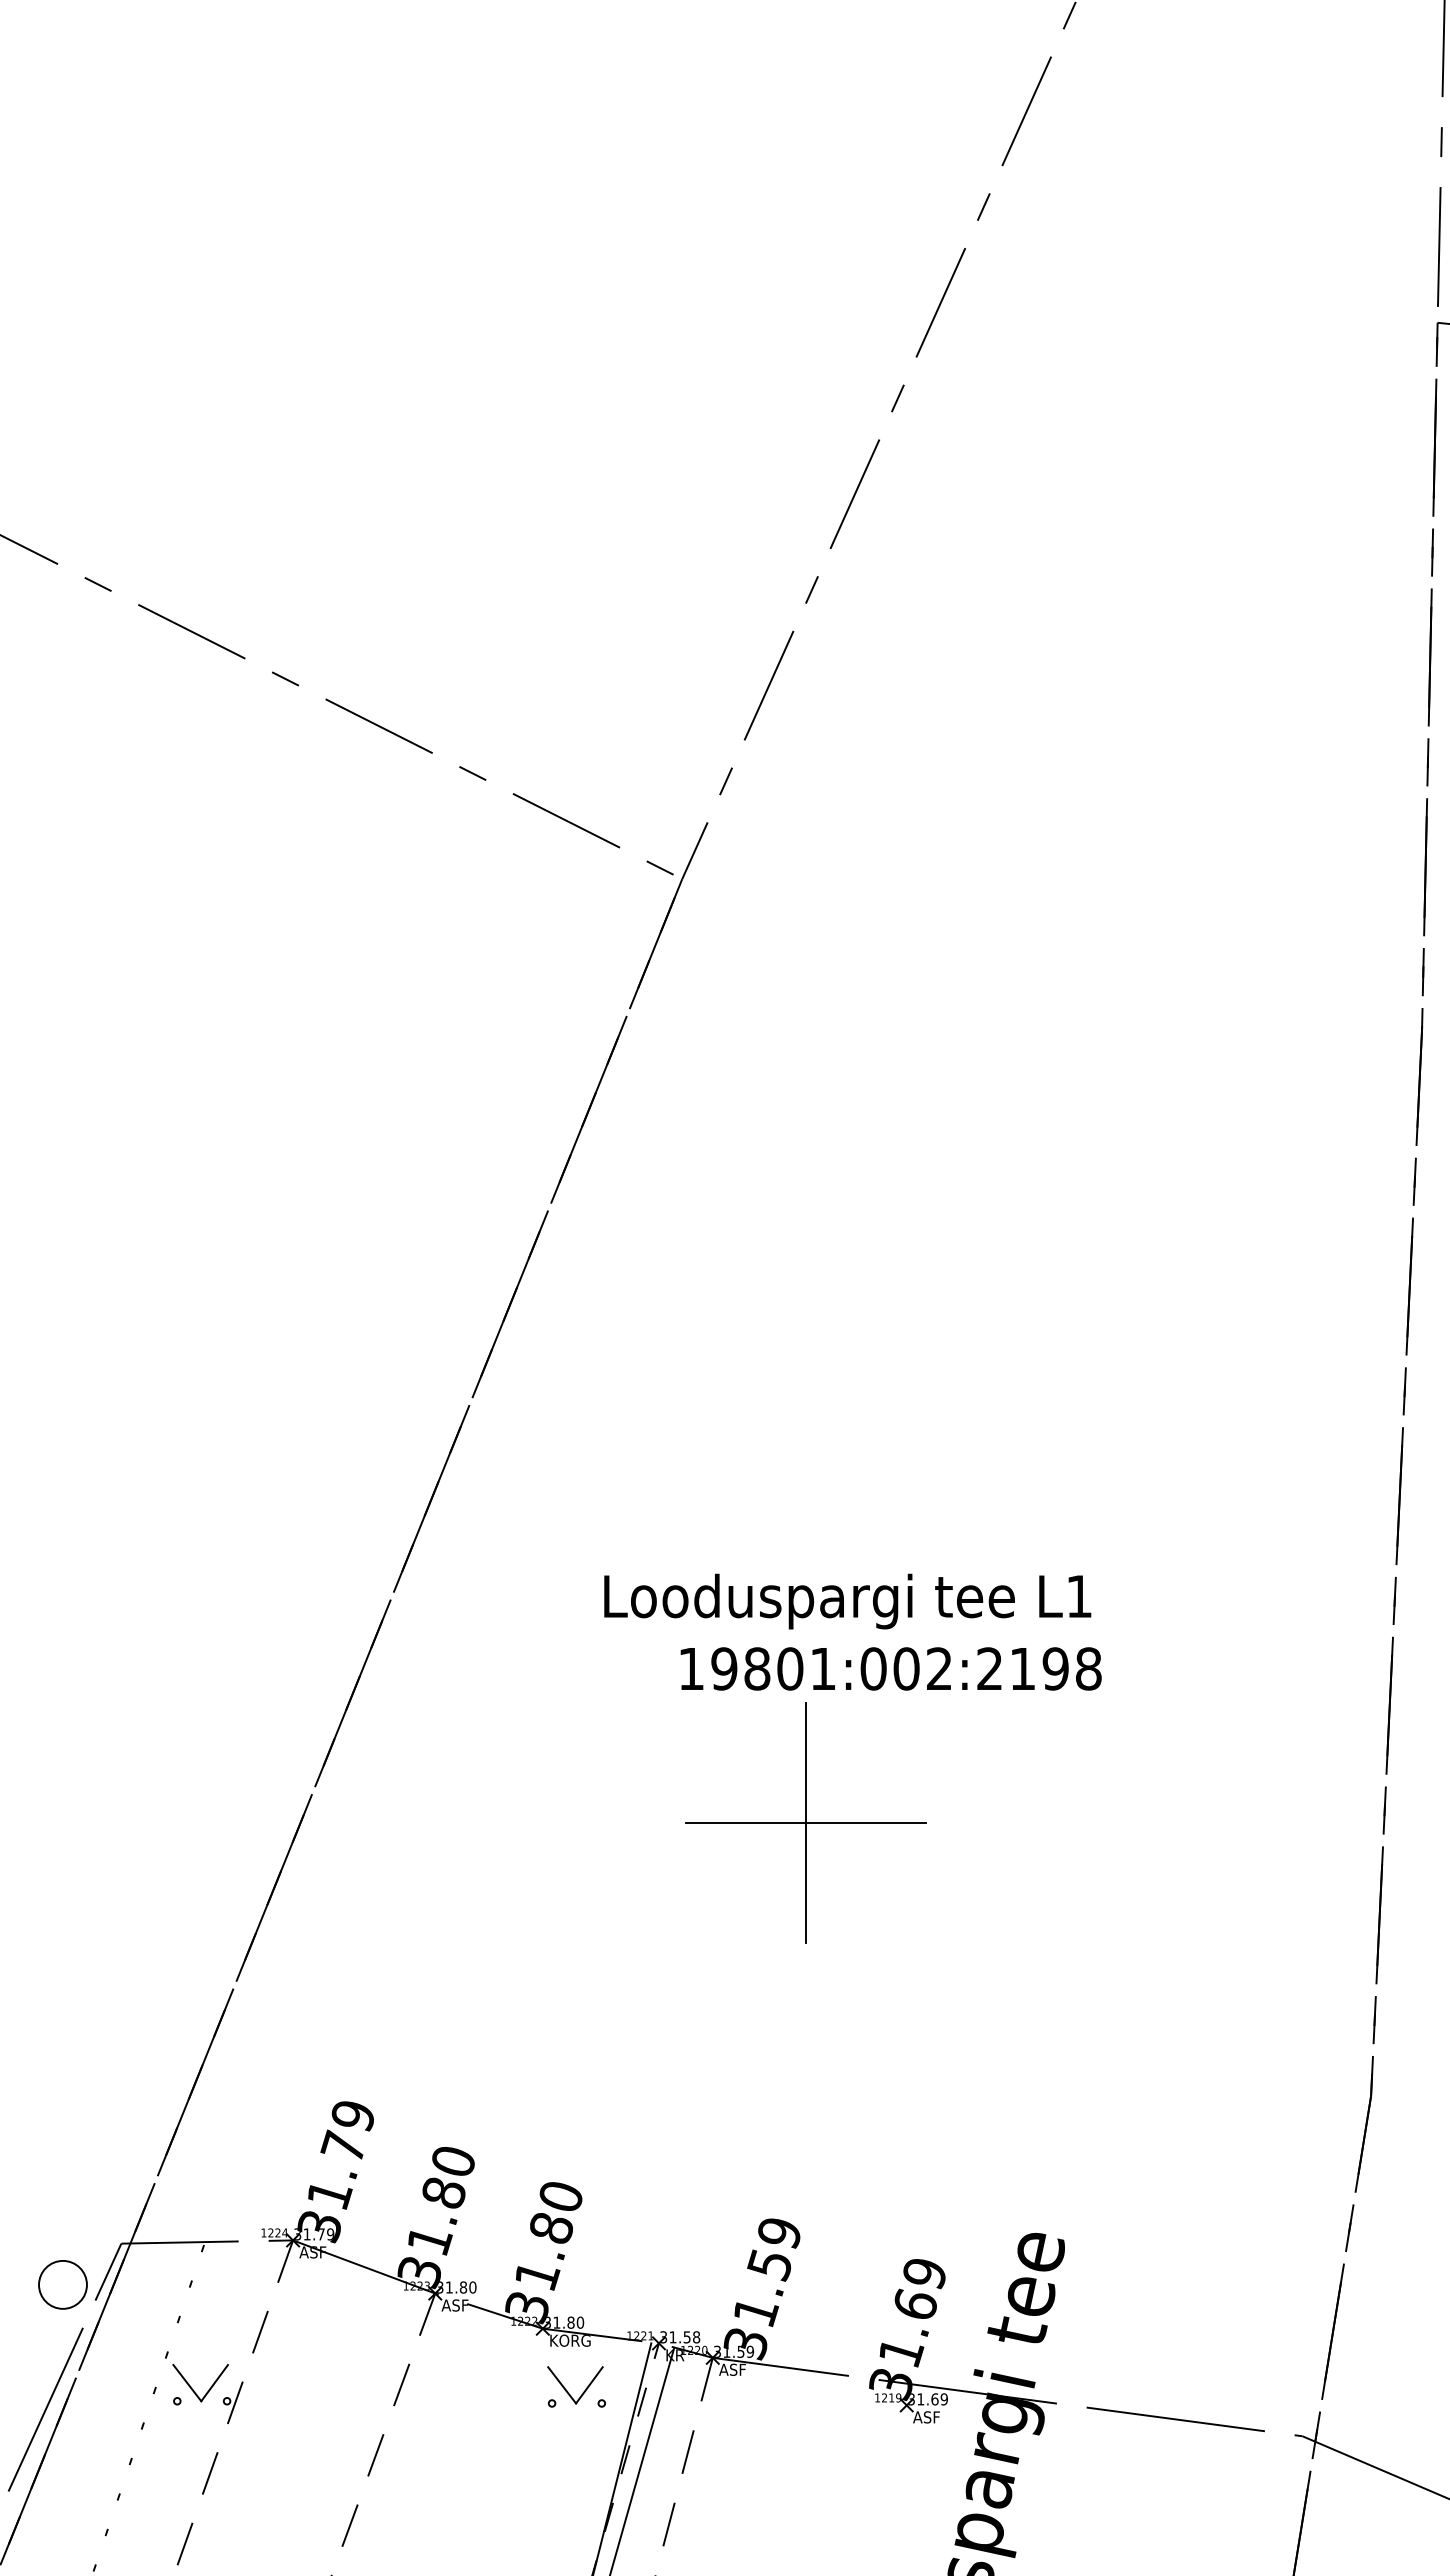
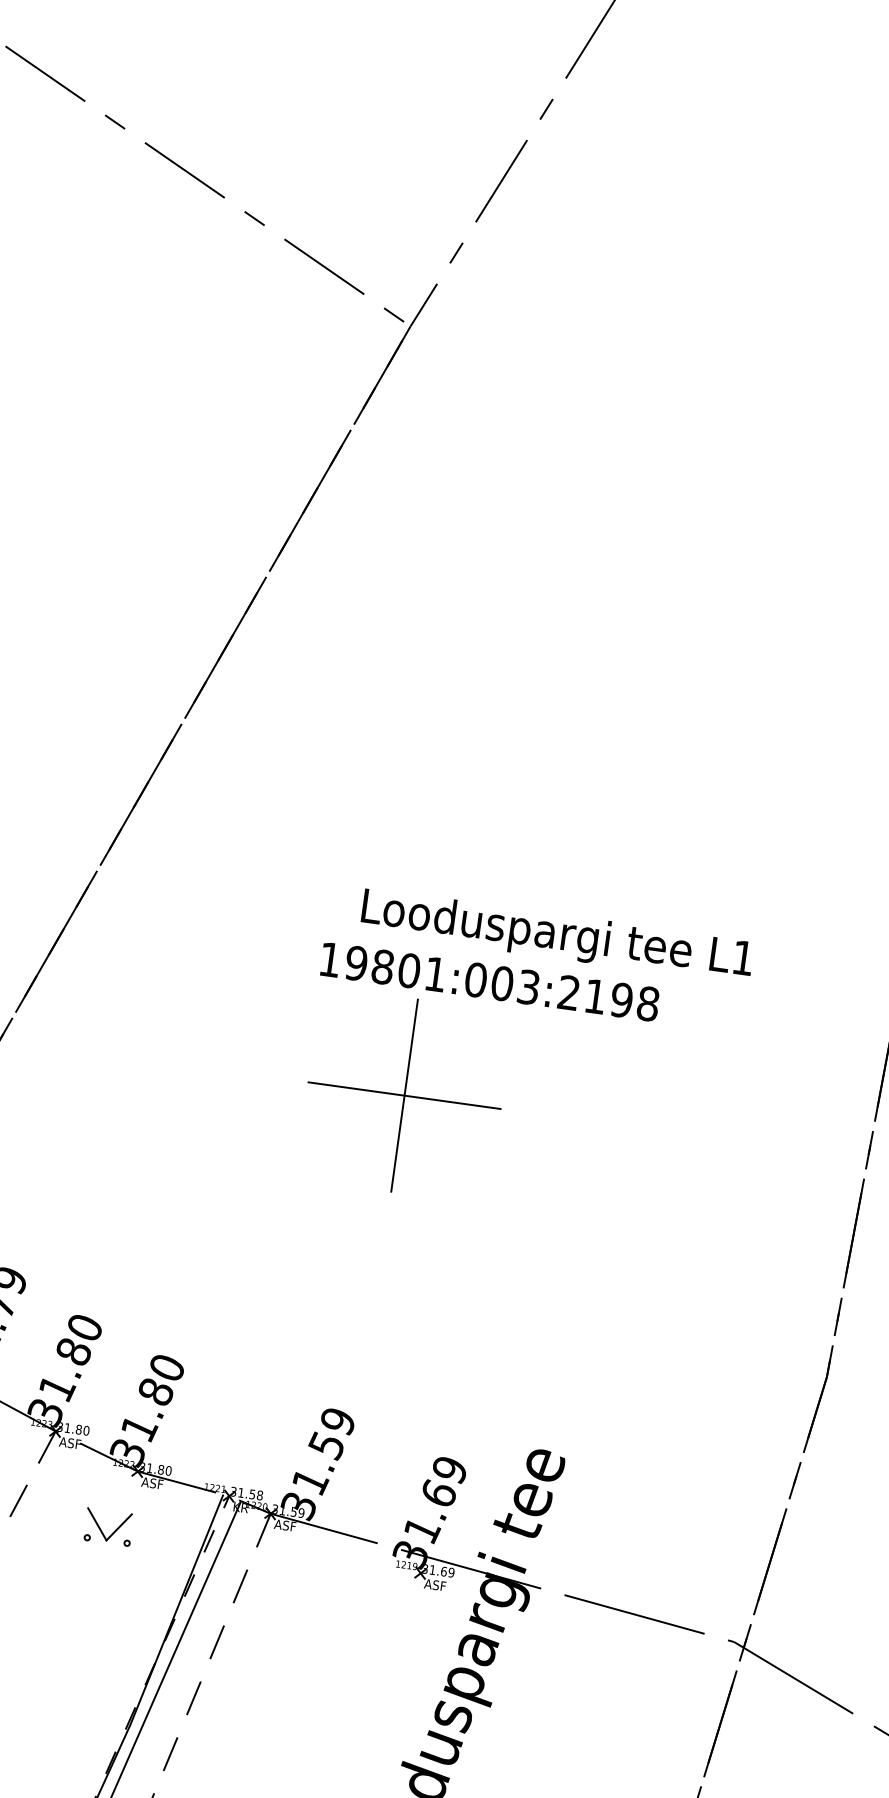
text: (847, 1601) -> (557, 936), moved
text: (939, 1668) -> (528, 987), 19801:002:2198 -> 19801:003:2198
text: (569, 2340) -> (157, 1483), KORG -> ASF
part: (583, 2391) -> (113, 1531), moved

